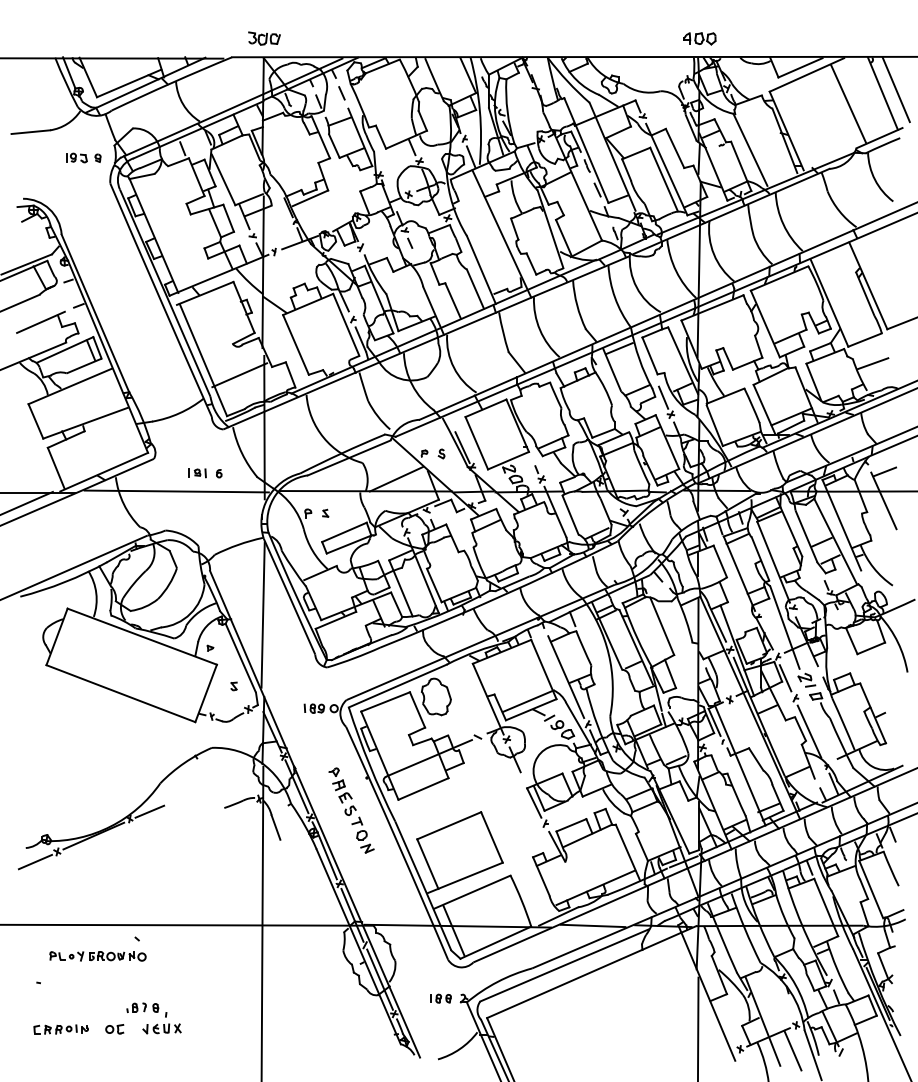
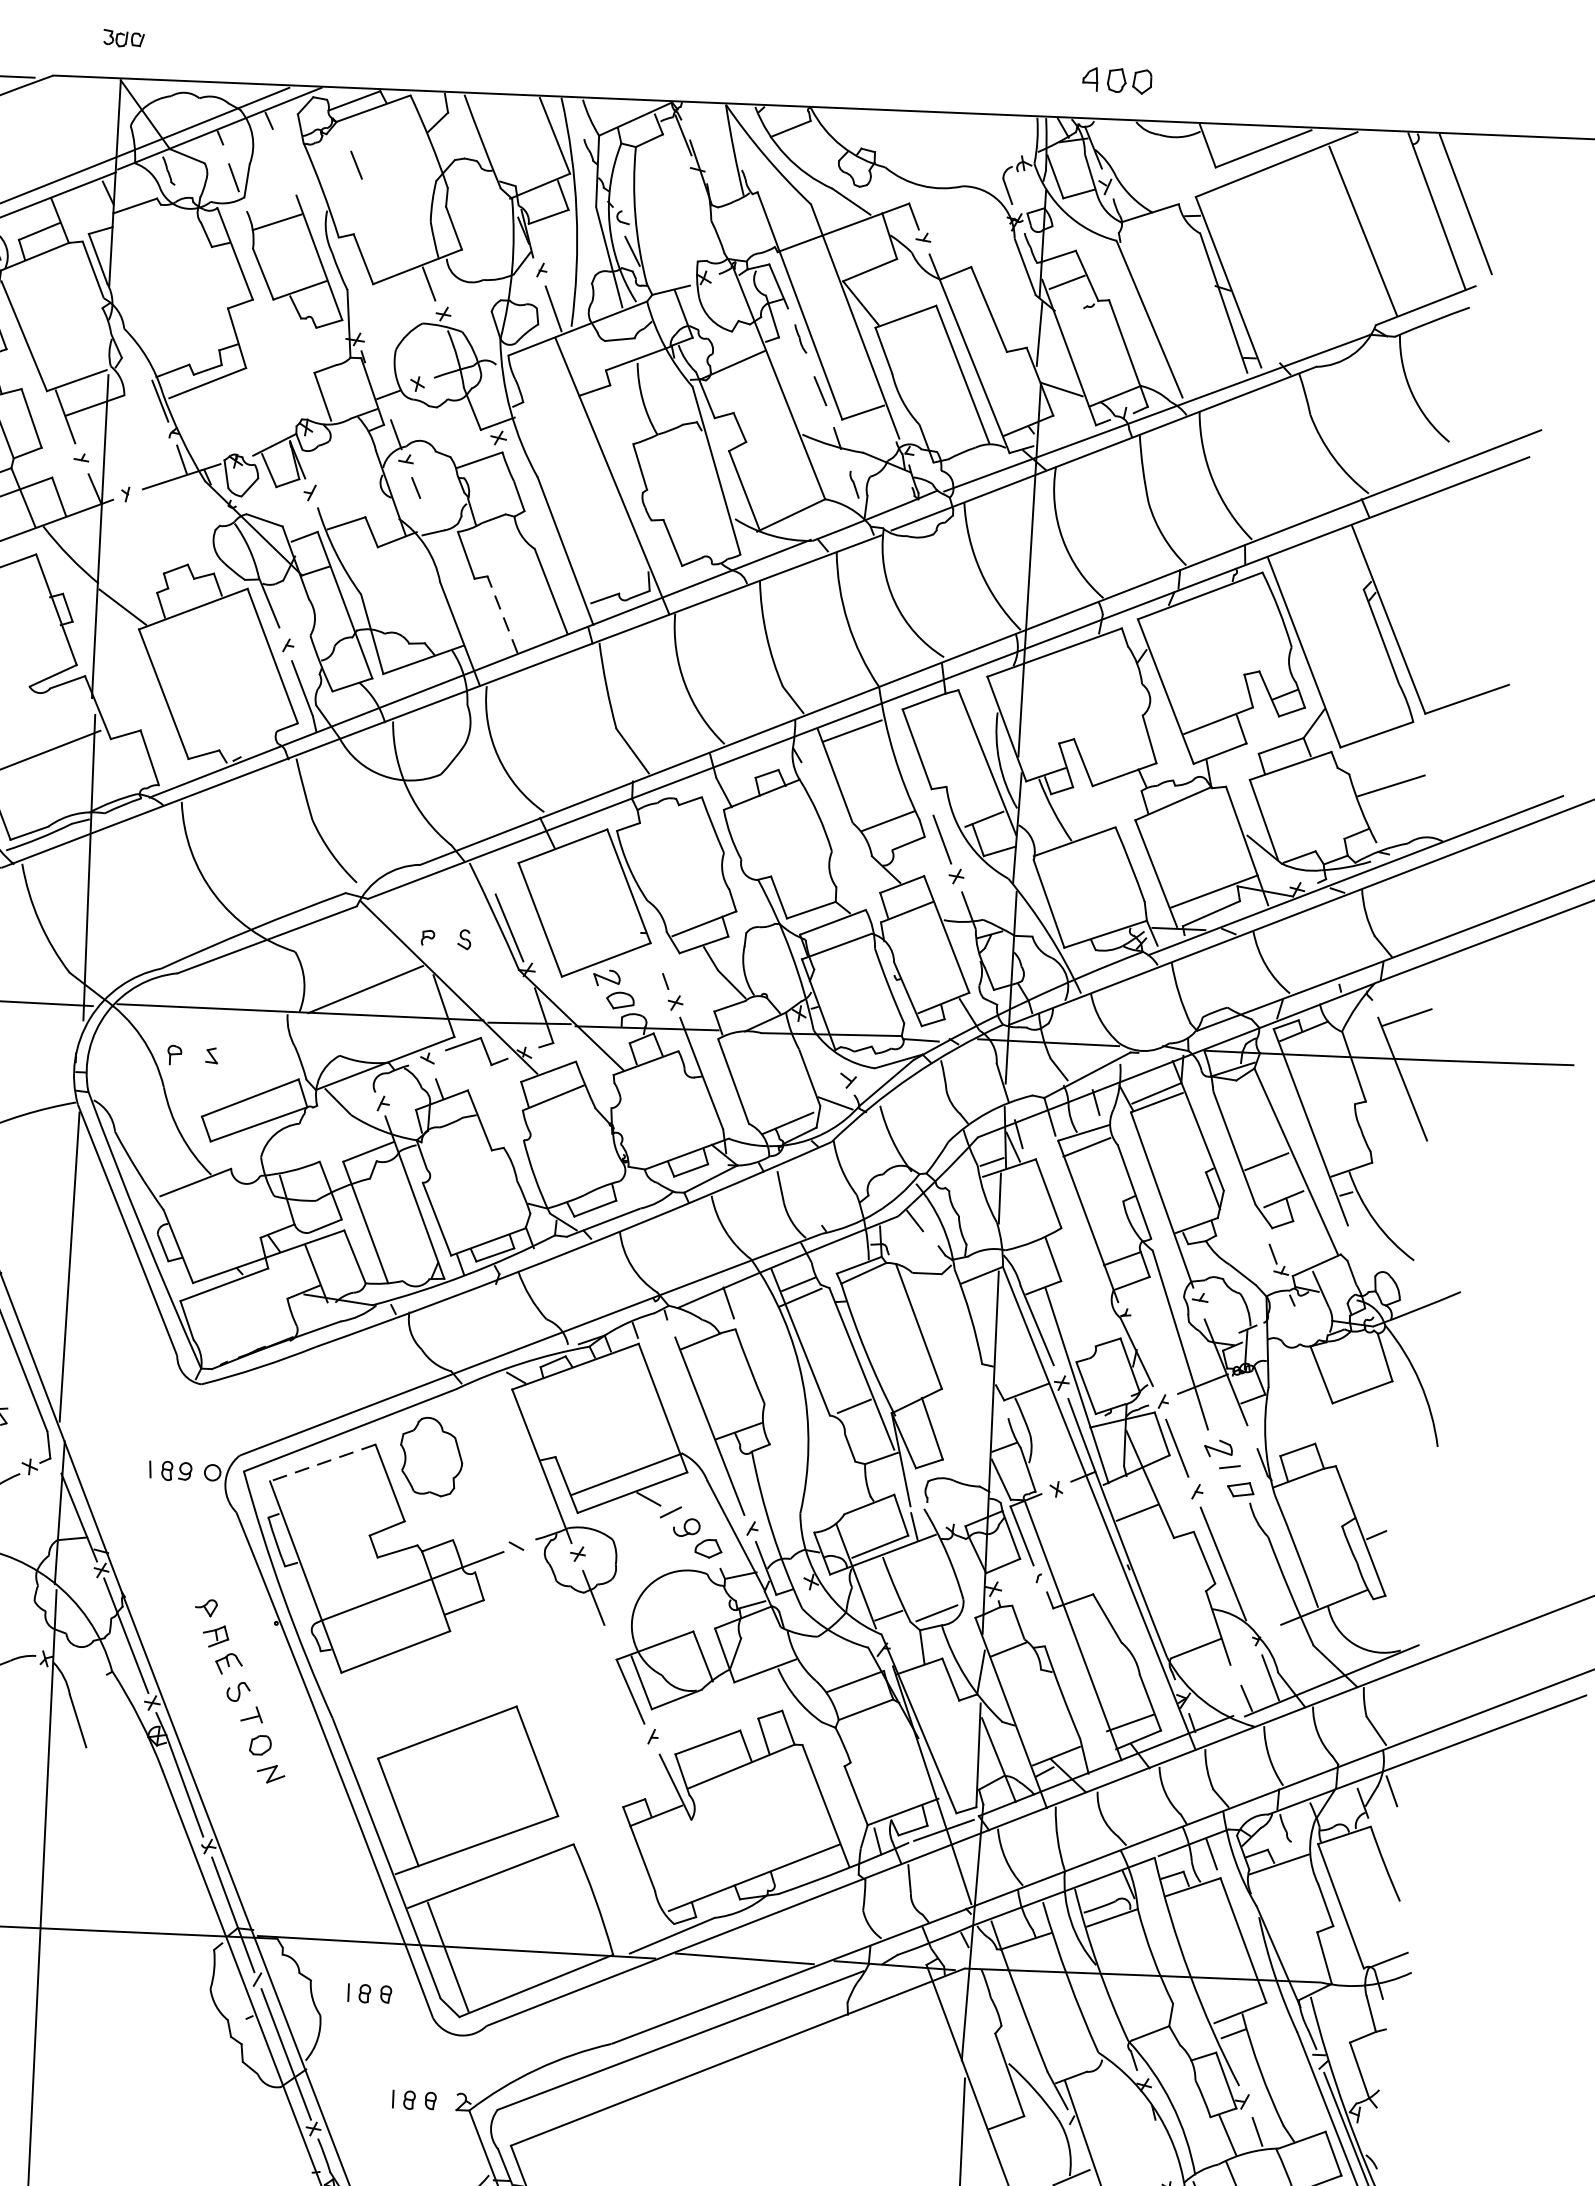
part: (264, 38) -> (124, 38), size x0.6
part: (699, 38) -> (1117, 80), moved
line: (341, 93) -> (355, 165), moved
line: (452, 300) -> (501, 613), solid -> dashed
line: (385, 702) -> (322, 1464), solid -> dashed
part: (417, 949) -> (368, 1993), added

